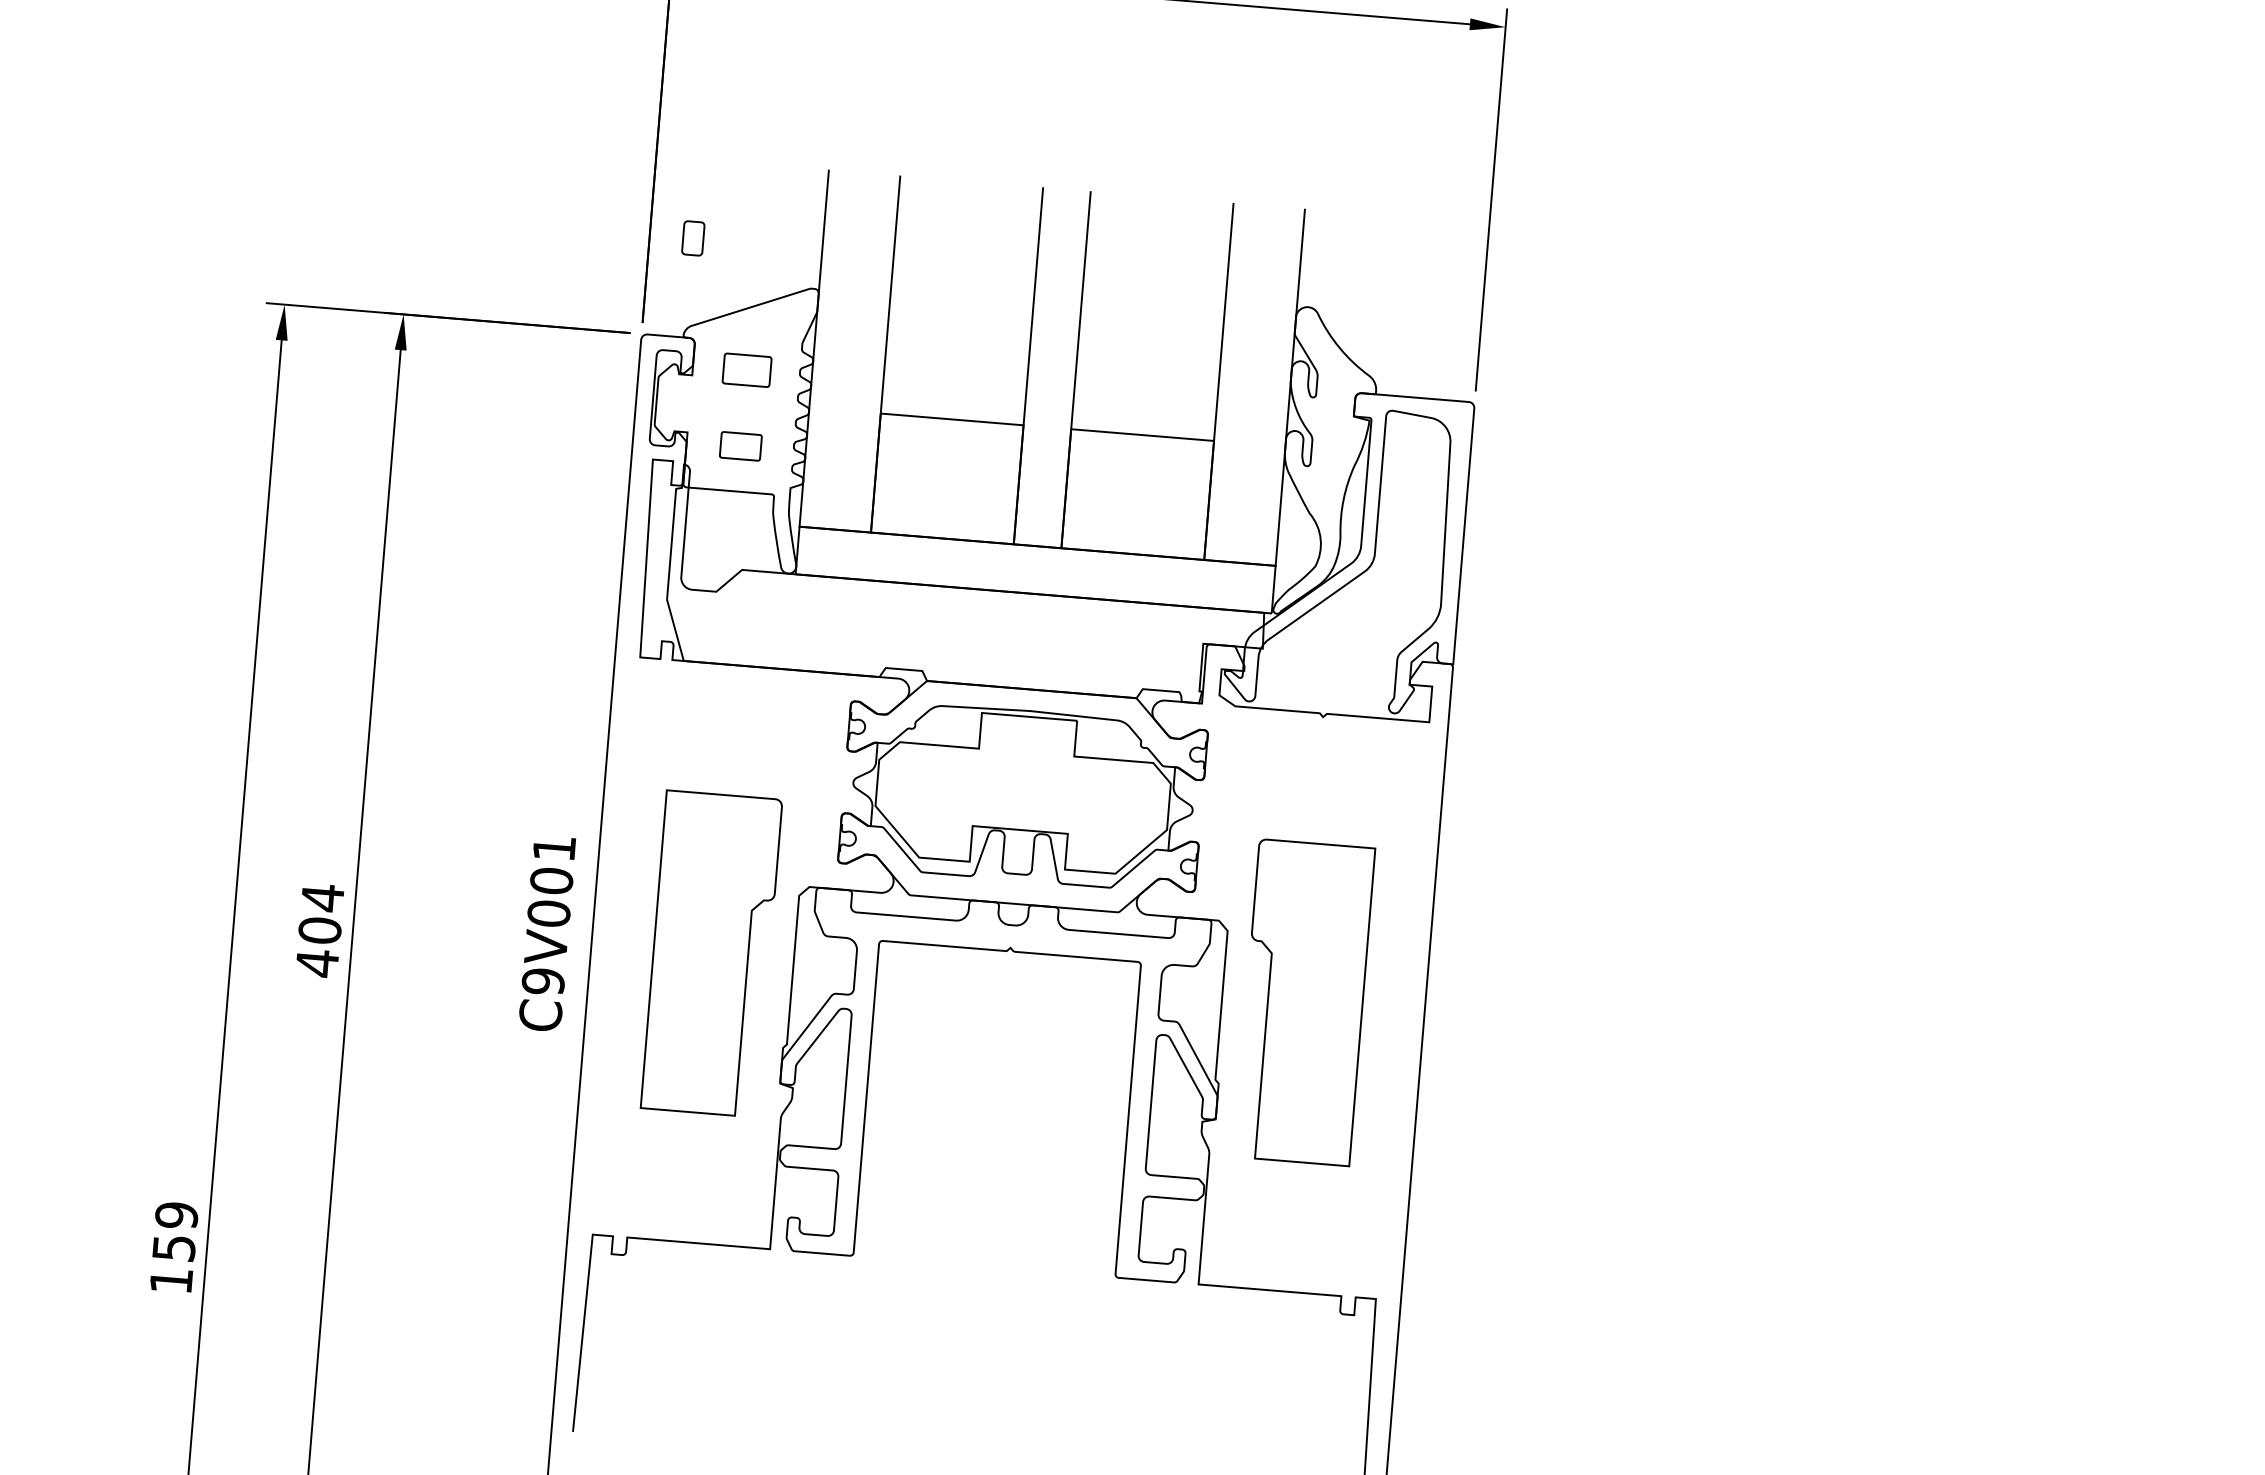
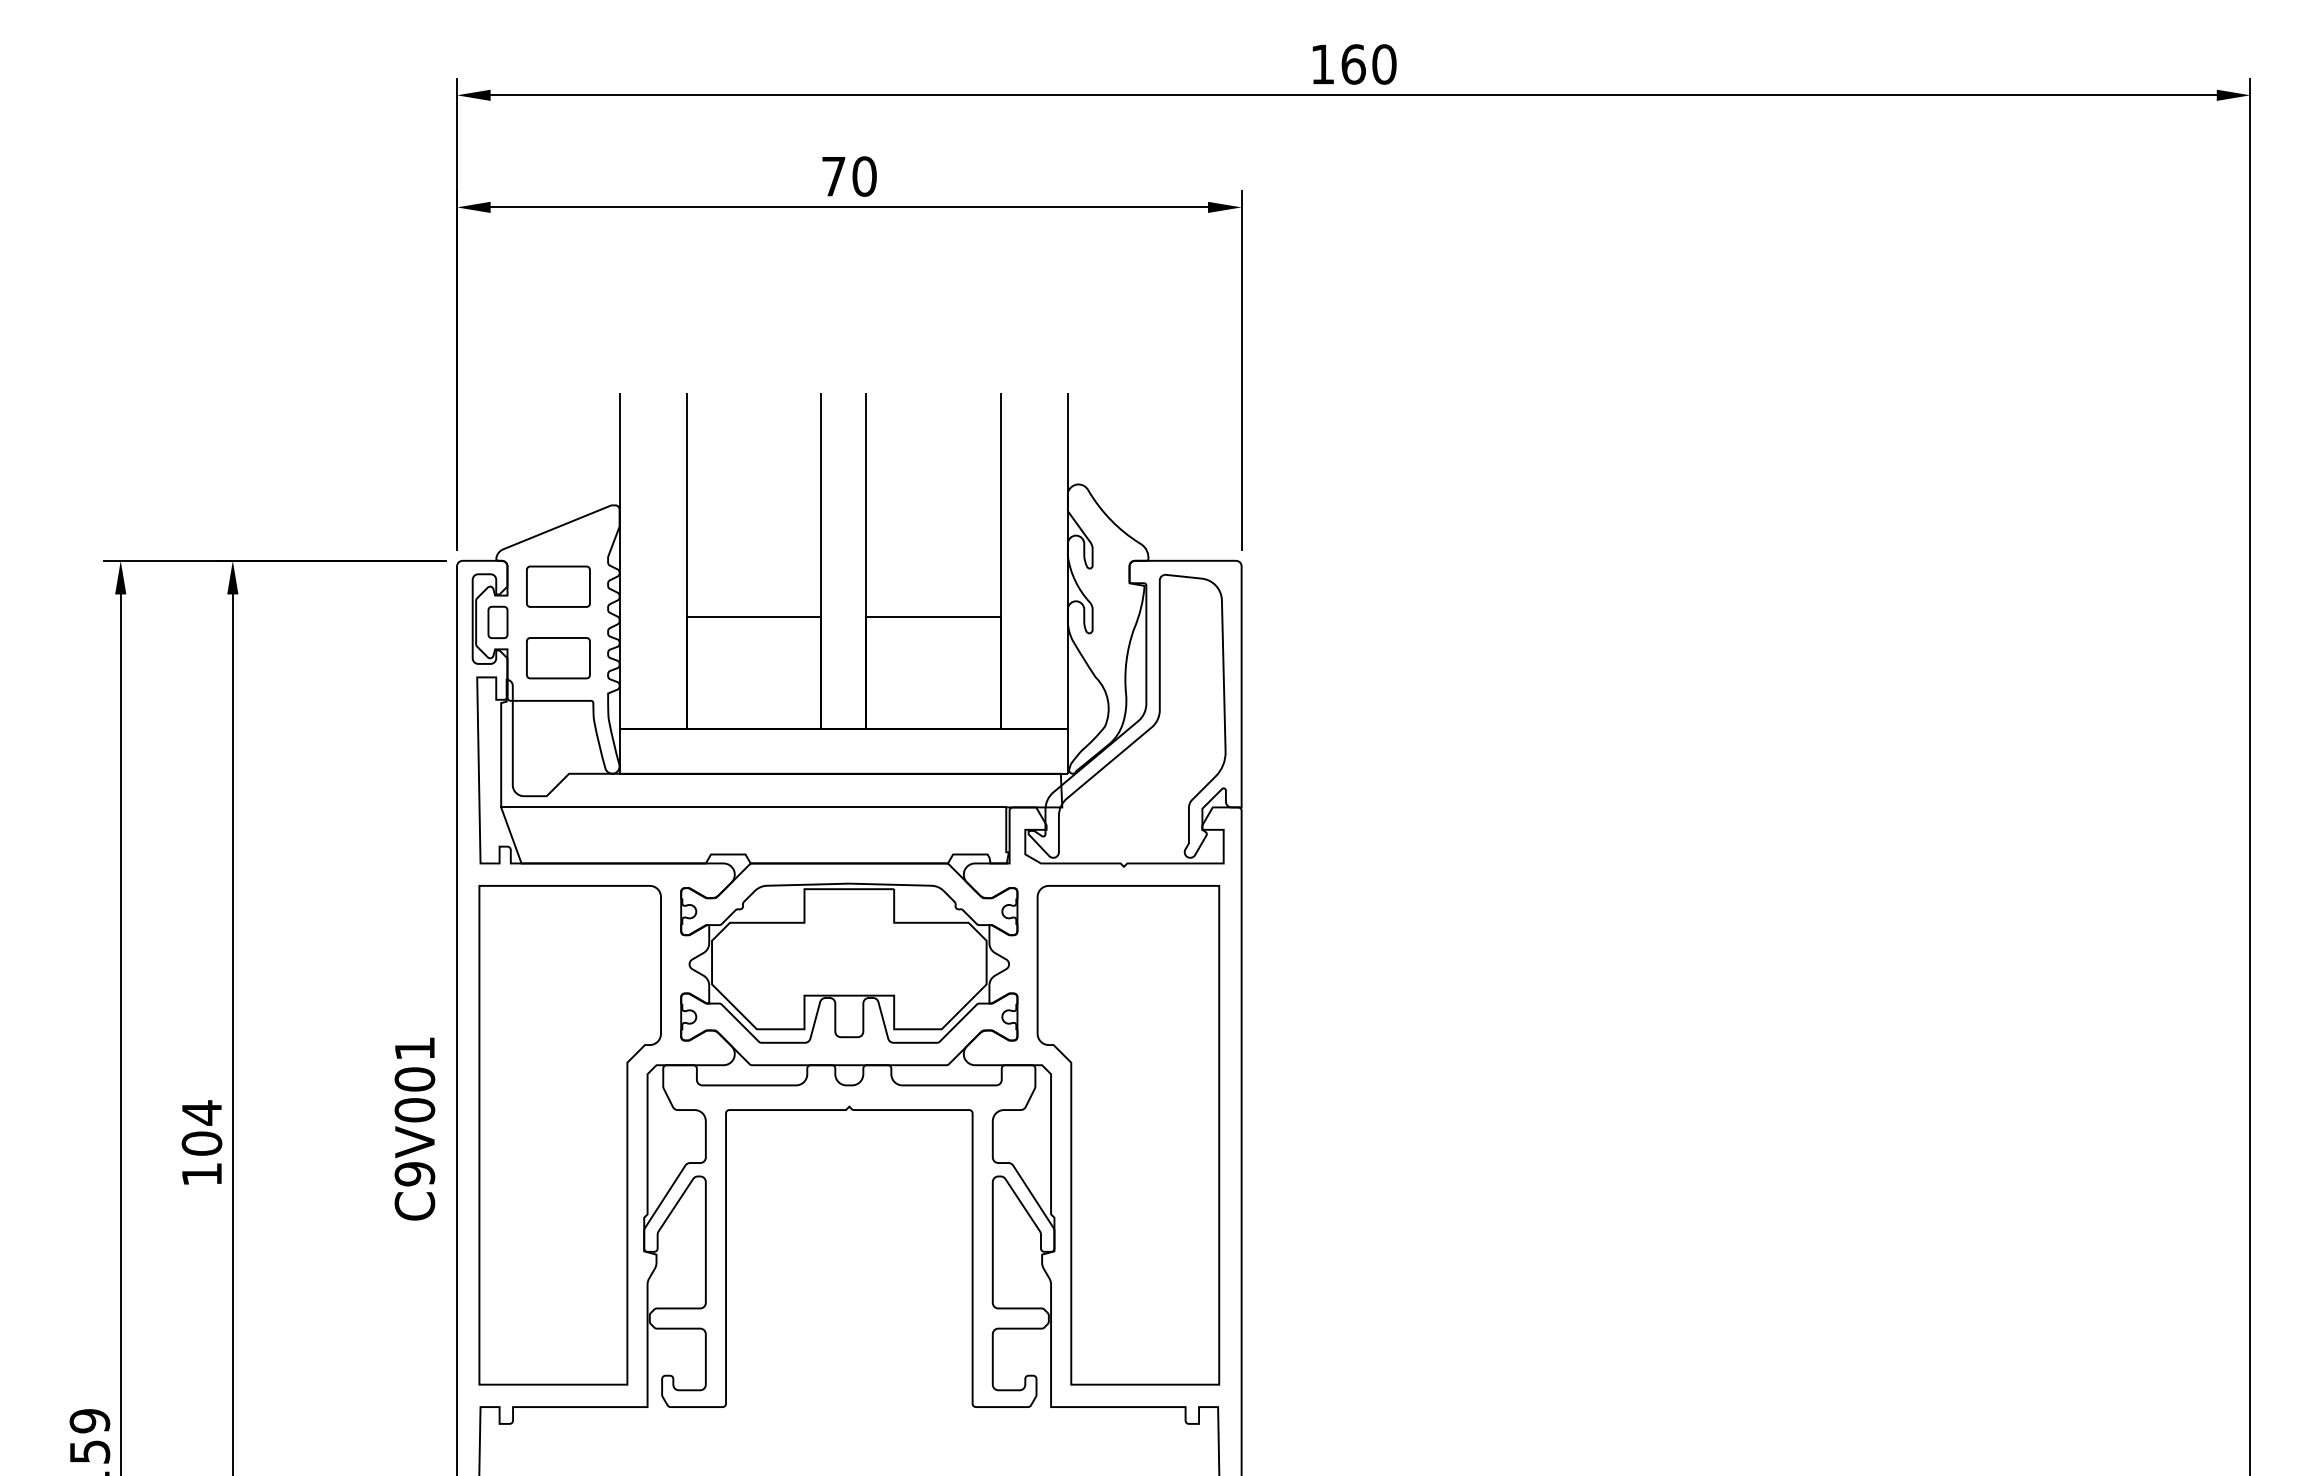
part: (692, 237) -> (497, 621), moved
part: (747, 370) -> (558, 586), size x1.43
part: (740, 446) -> (558, 658), size x1.67
line: (934, 621) -> (753, 807), added
part: (710, 954) -> (569, 1135), size x1.67
text: (316, 963) -> (201, 1174), 404 -> 104
part: (1304, 1002) -> (1128, 1135), size x1.67

